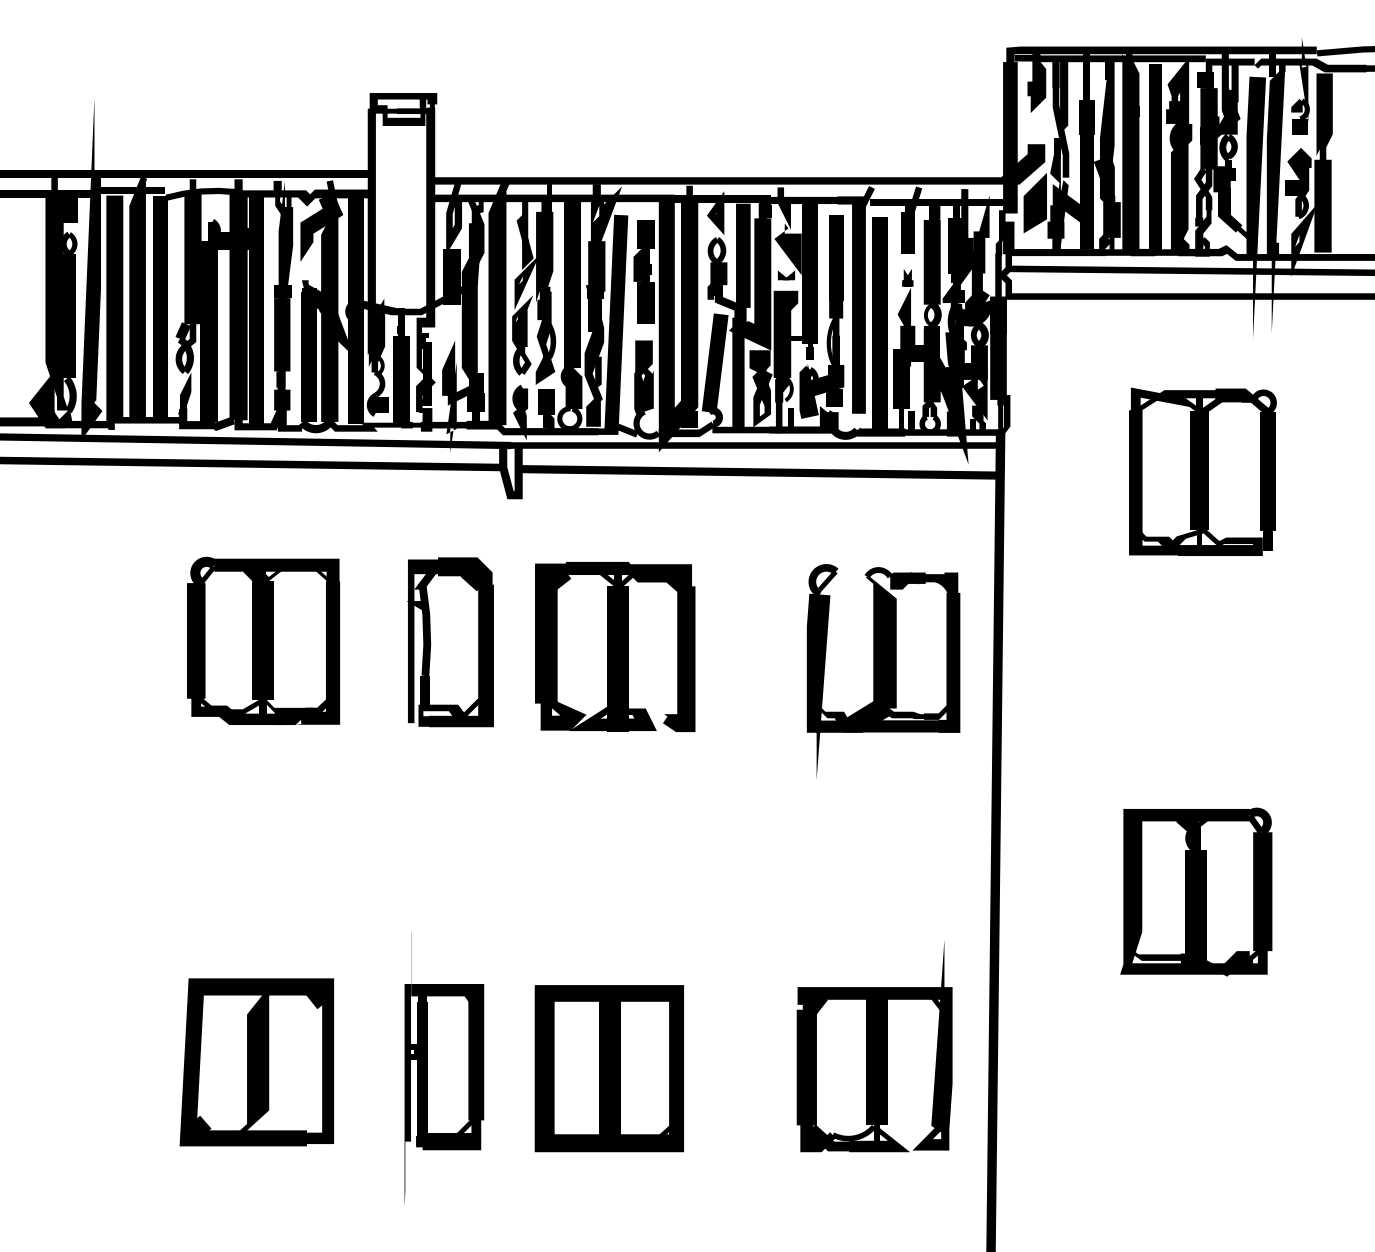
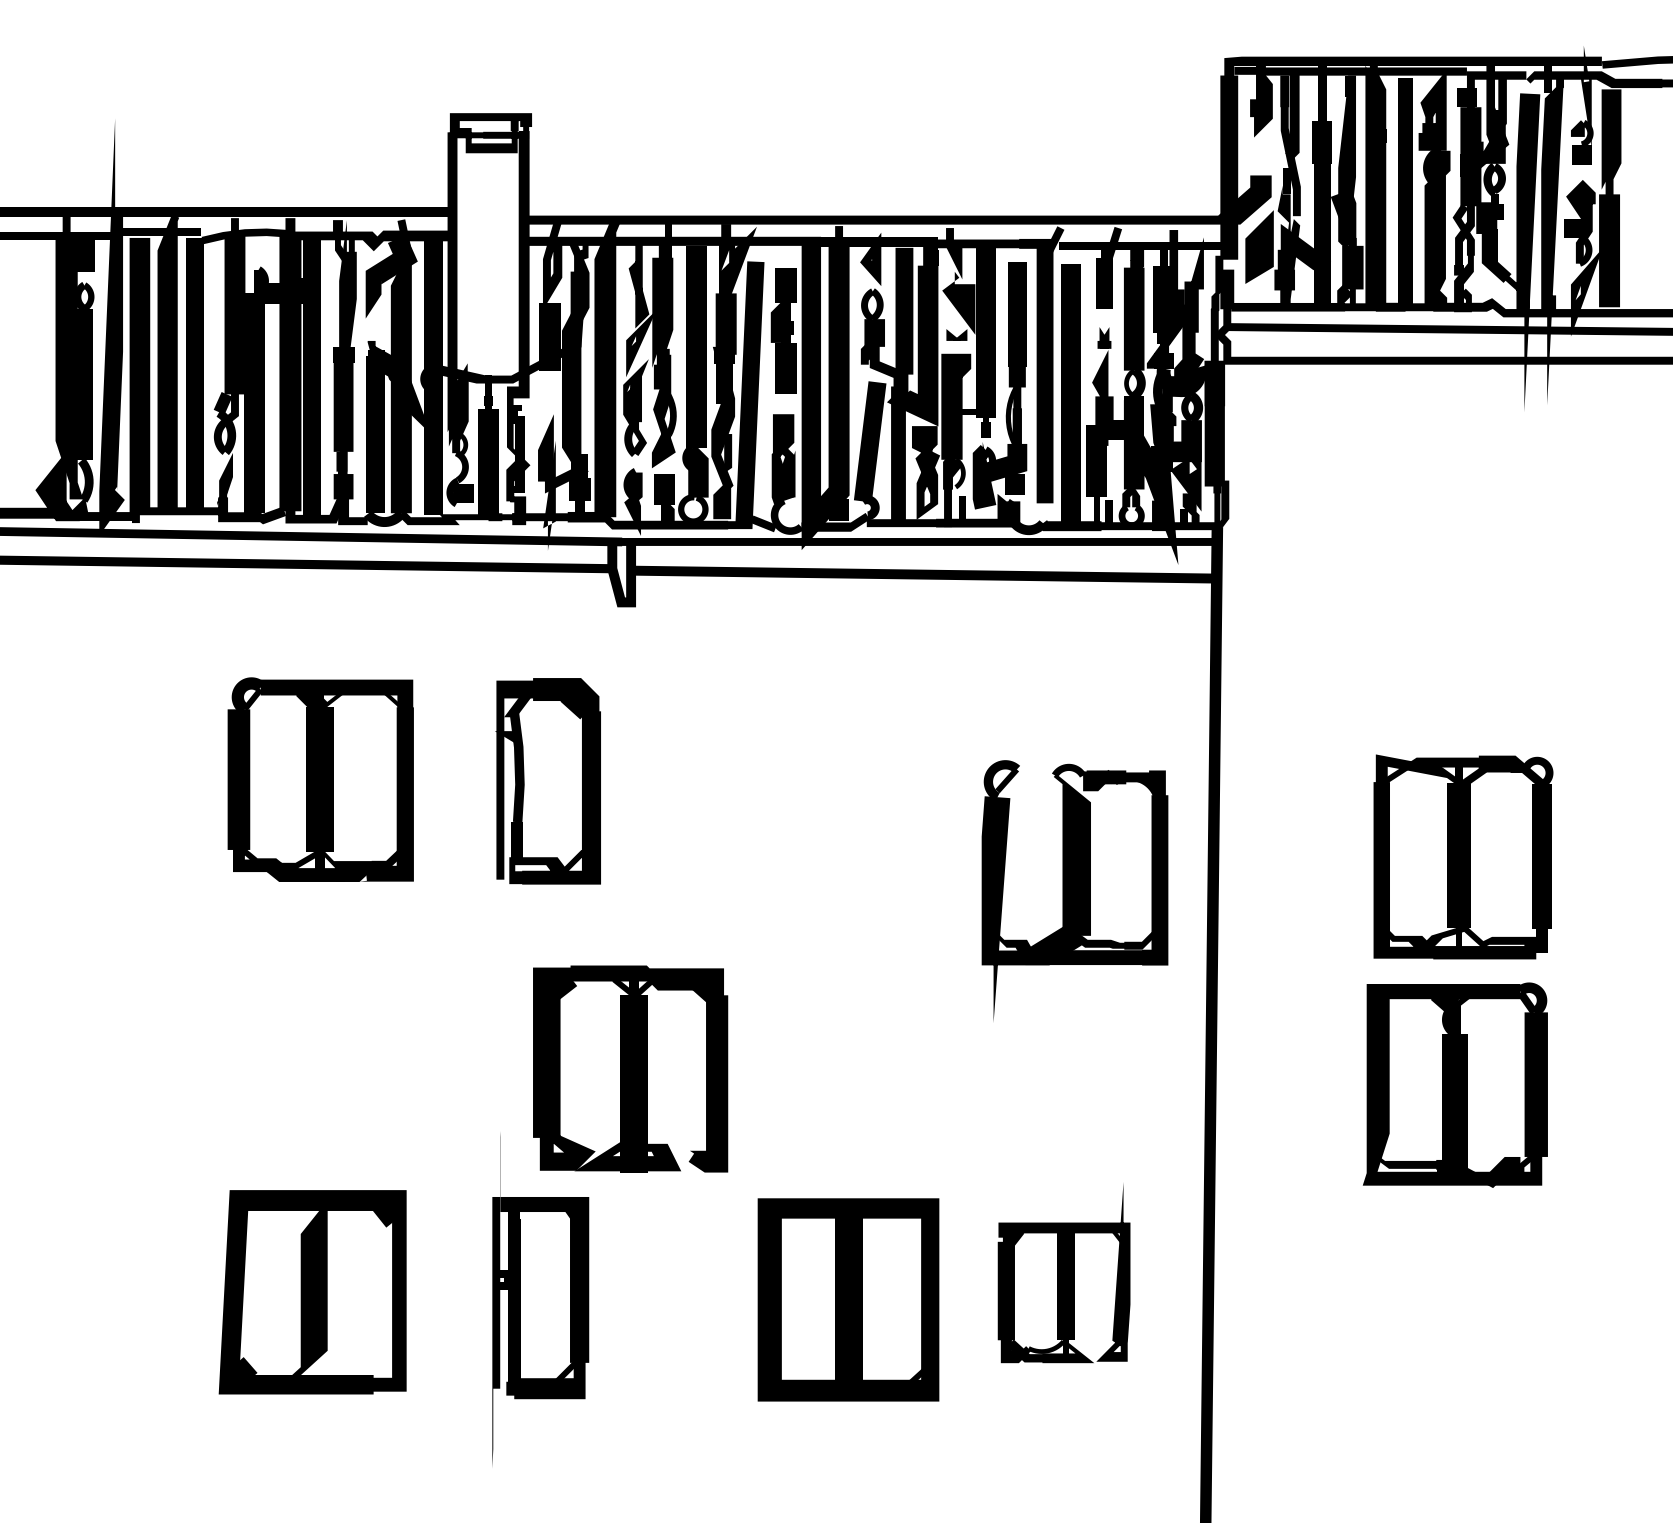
part: (1202, 471) -> (1463, 856), moved
part: (615, 646) -> (630, 1068), moved
part: (883, 671) -> (1074, 890), moved
part: (874, 1046) -> (1063, 1273), size x0.7
part: (609, 1068) -> (848, 1299), moved

